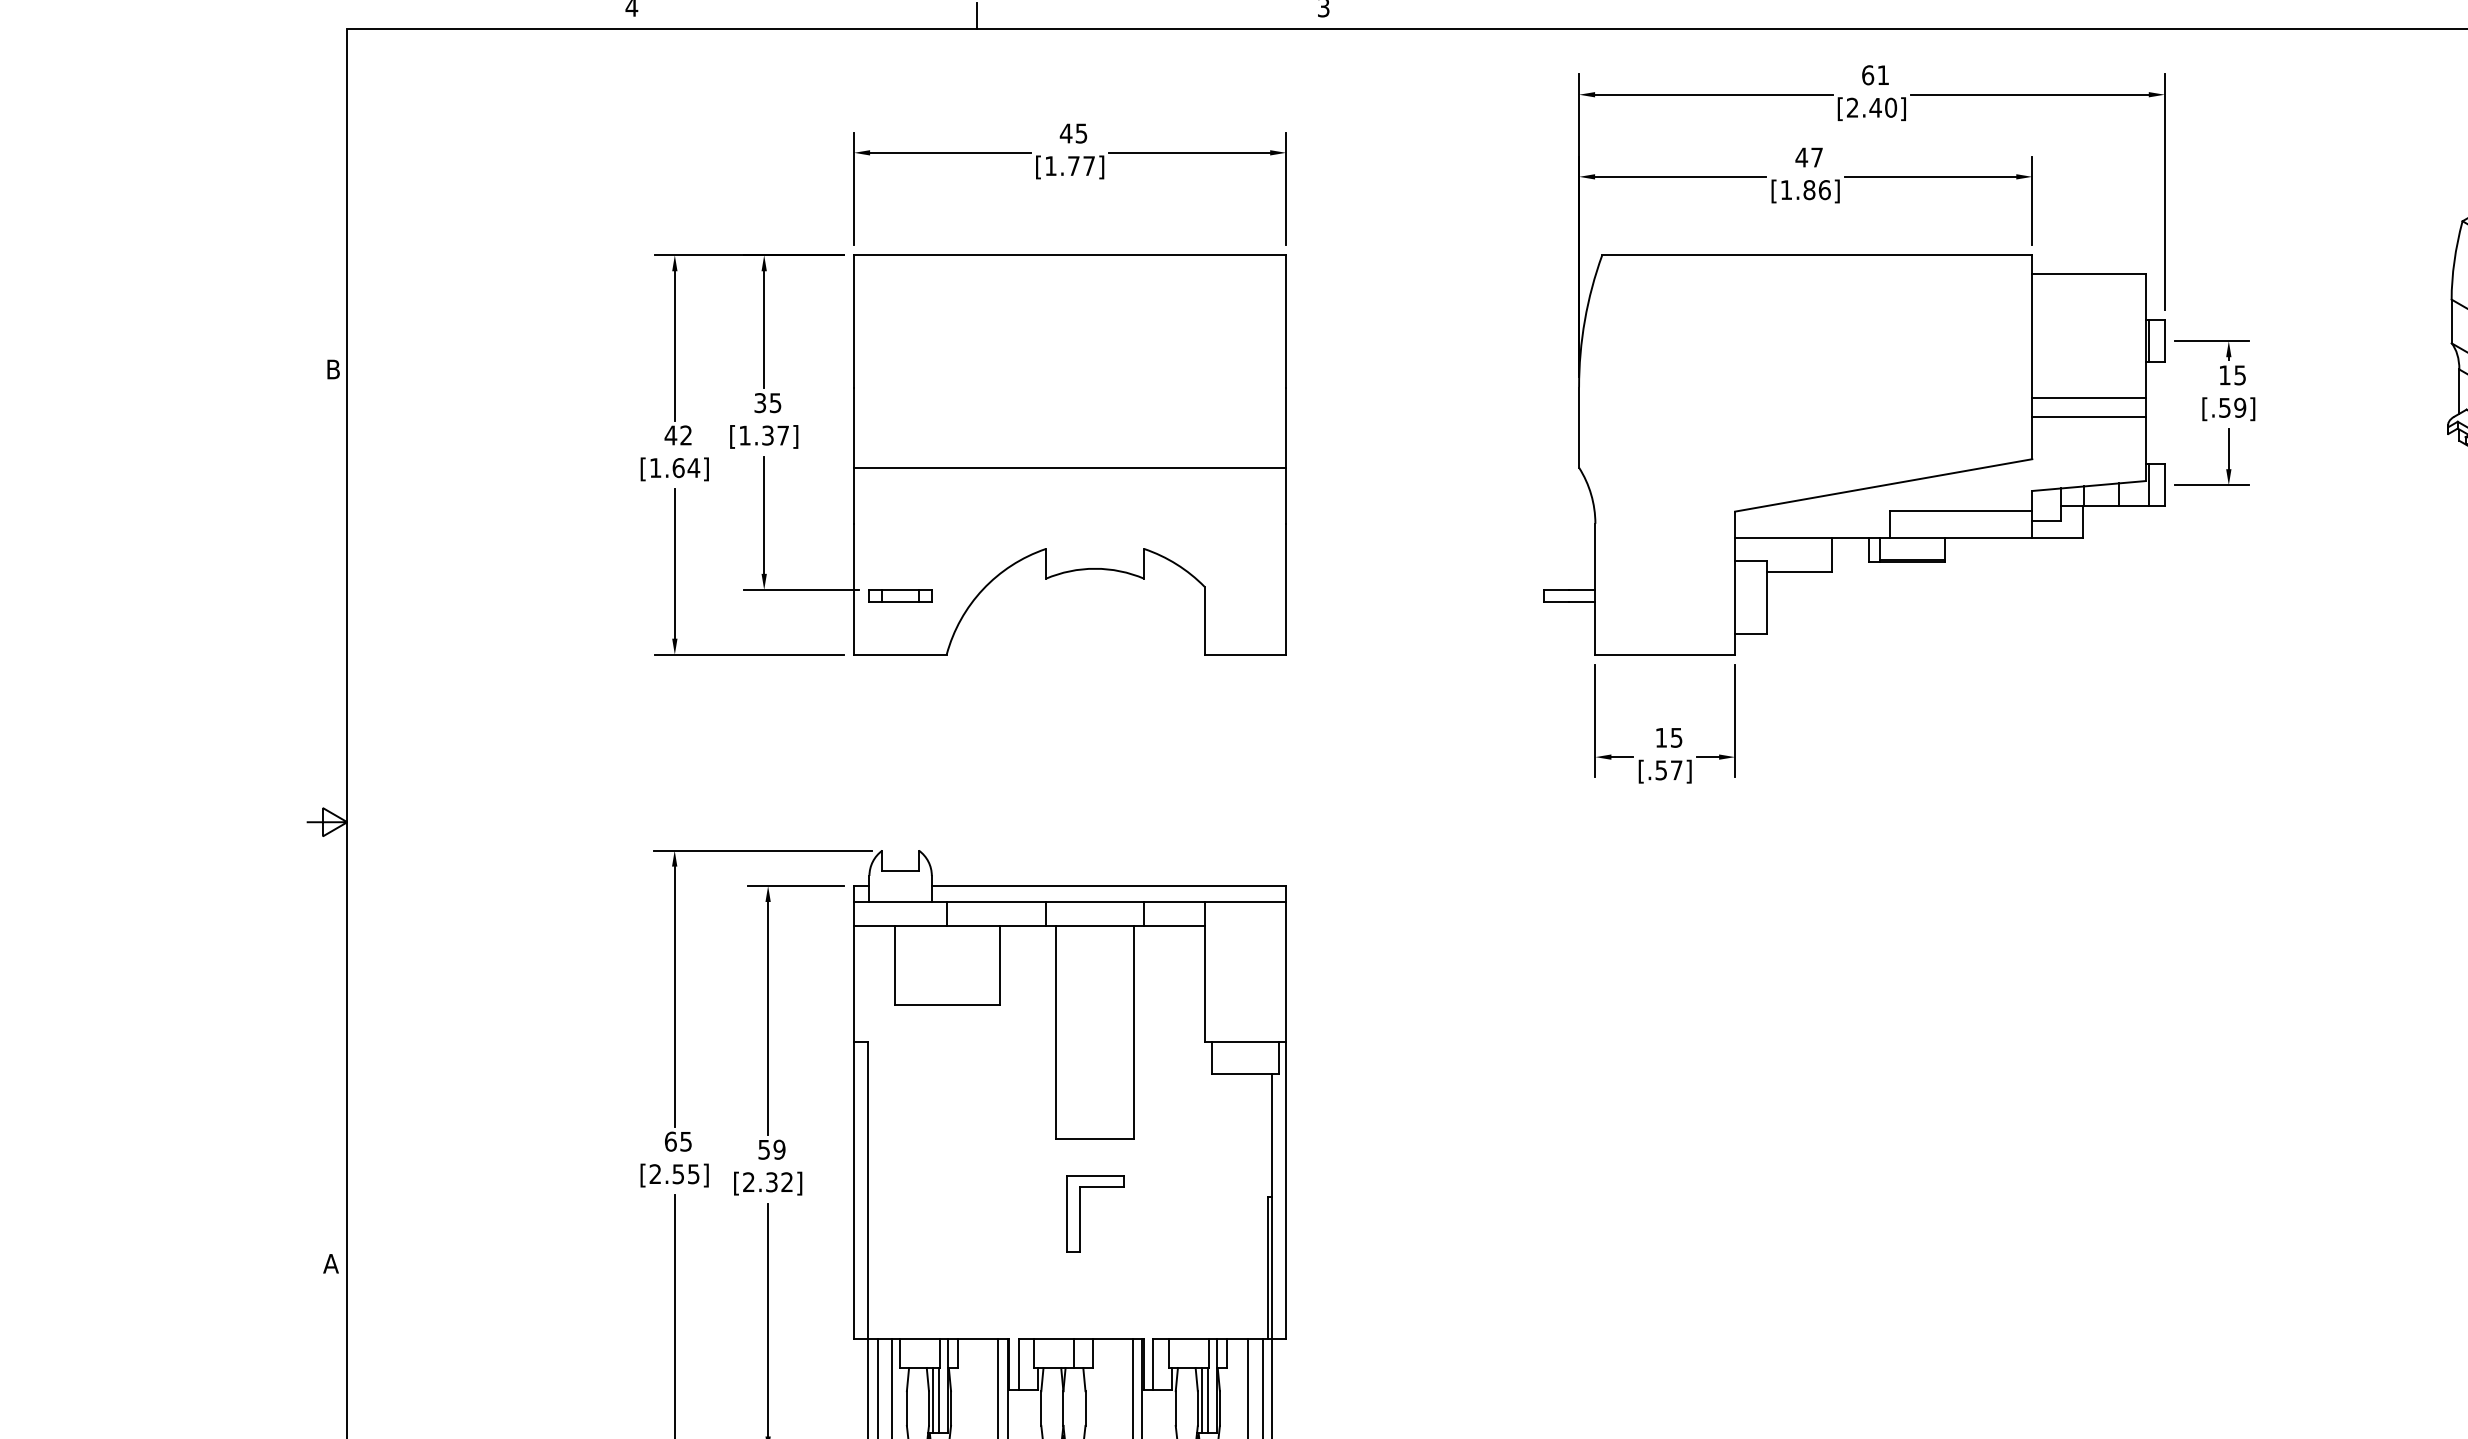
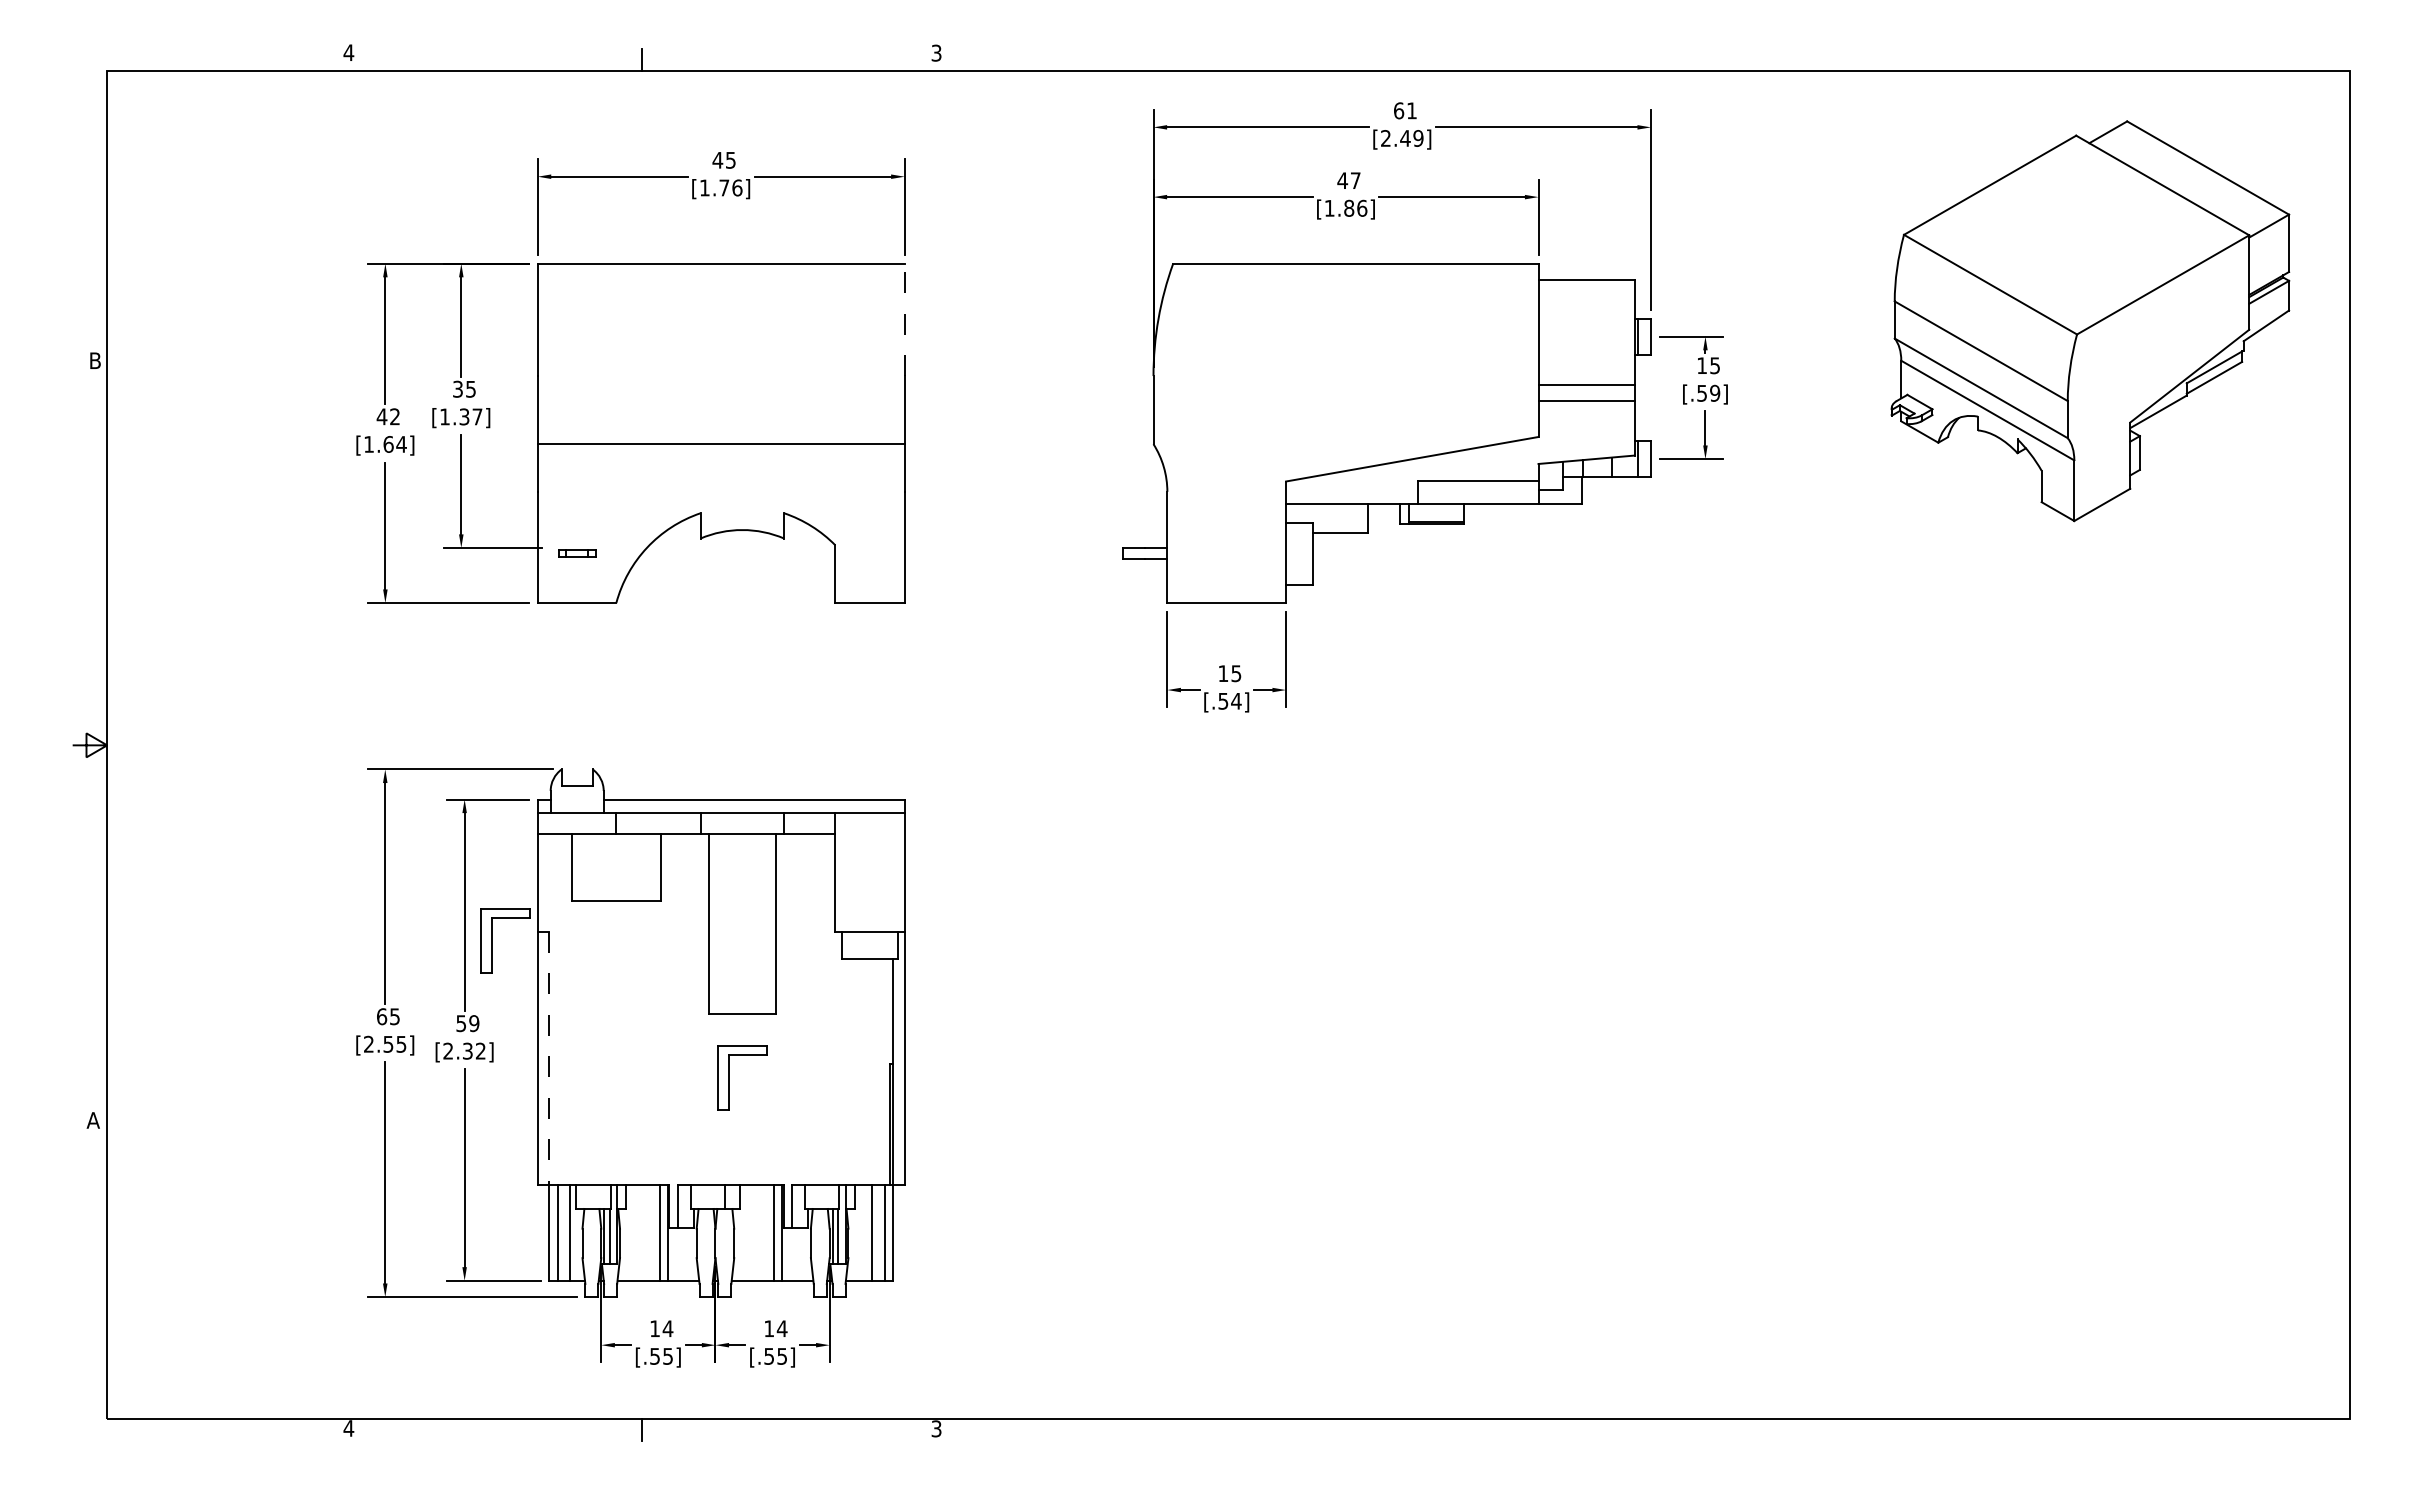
text: (1891, 107) -> (1418, 138), [2.40] -> [2.49]
text: (1089, 165) -> (737, 187), [1.77] -> [1.76]
line: (1285, 320) -> (904, 319), solid -> dashed
part: (900, 596) -> (577, 553), size x0.7
text: (1676, 770) -> (1236, 701), [.57] -> [.54]
part: (800, 1051) -> (492, 940), added
line: (868, 1190) -> (549, 1058), solid -> dashed

